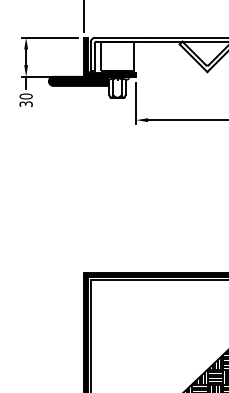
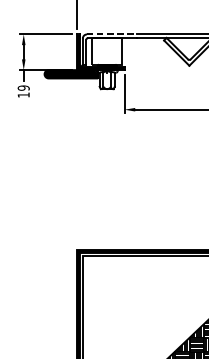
line: (123, 37) -> (112, 34), solid -> dashed
text: (25, 100) -> (23, 91), 30 -> 19

